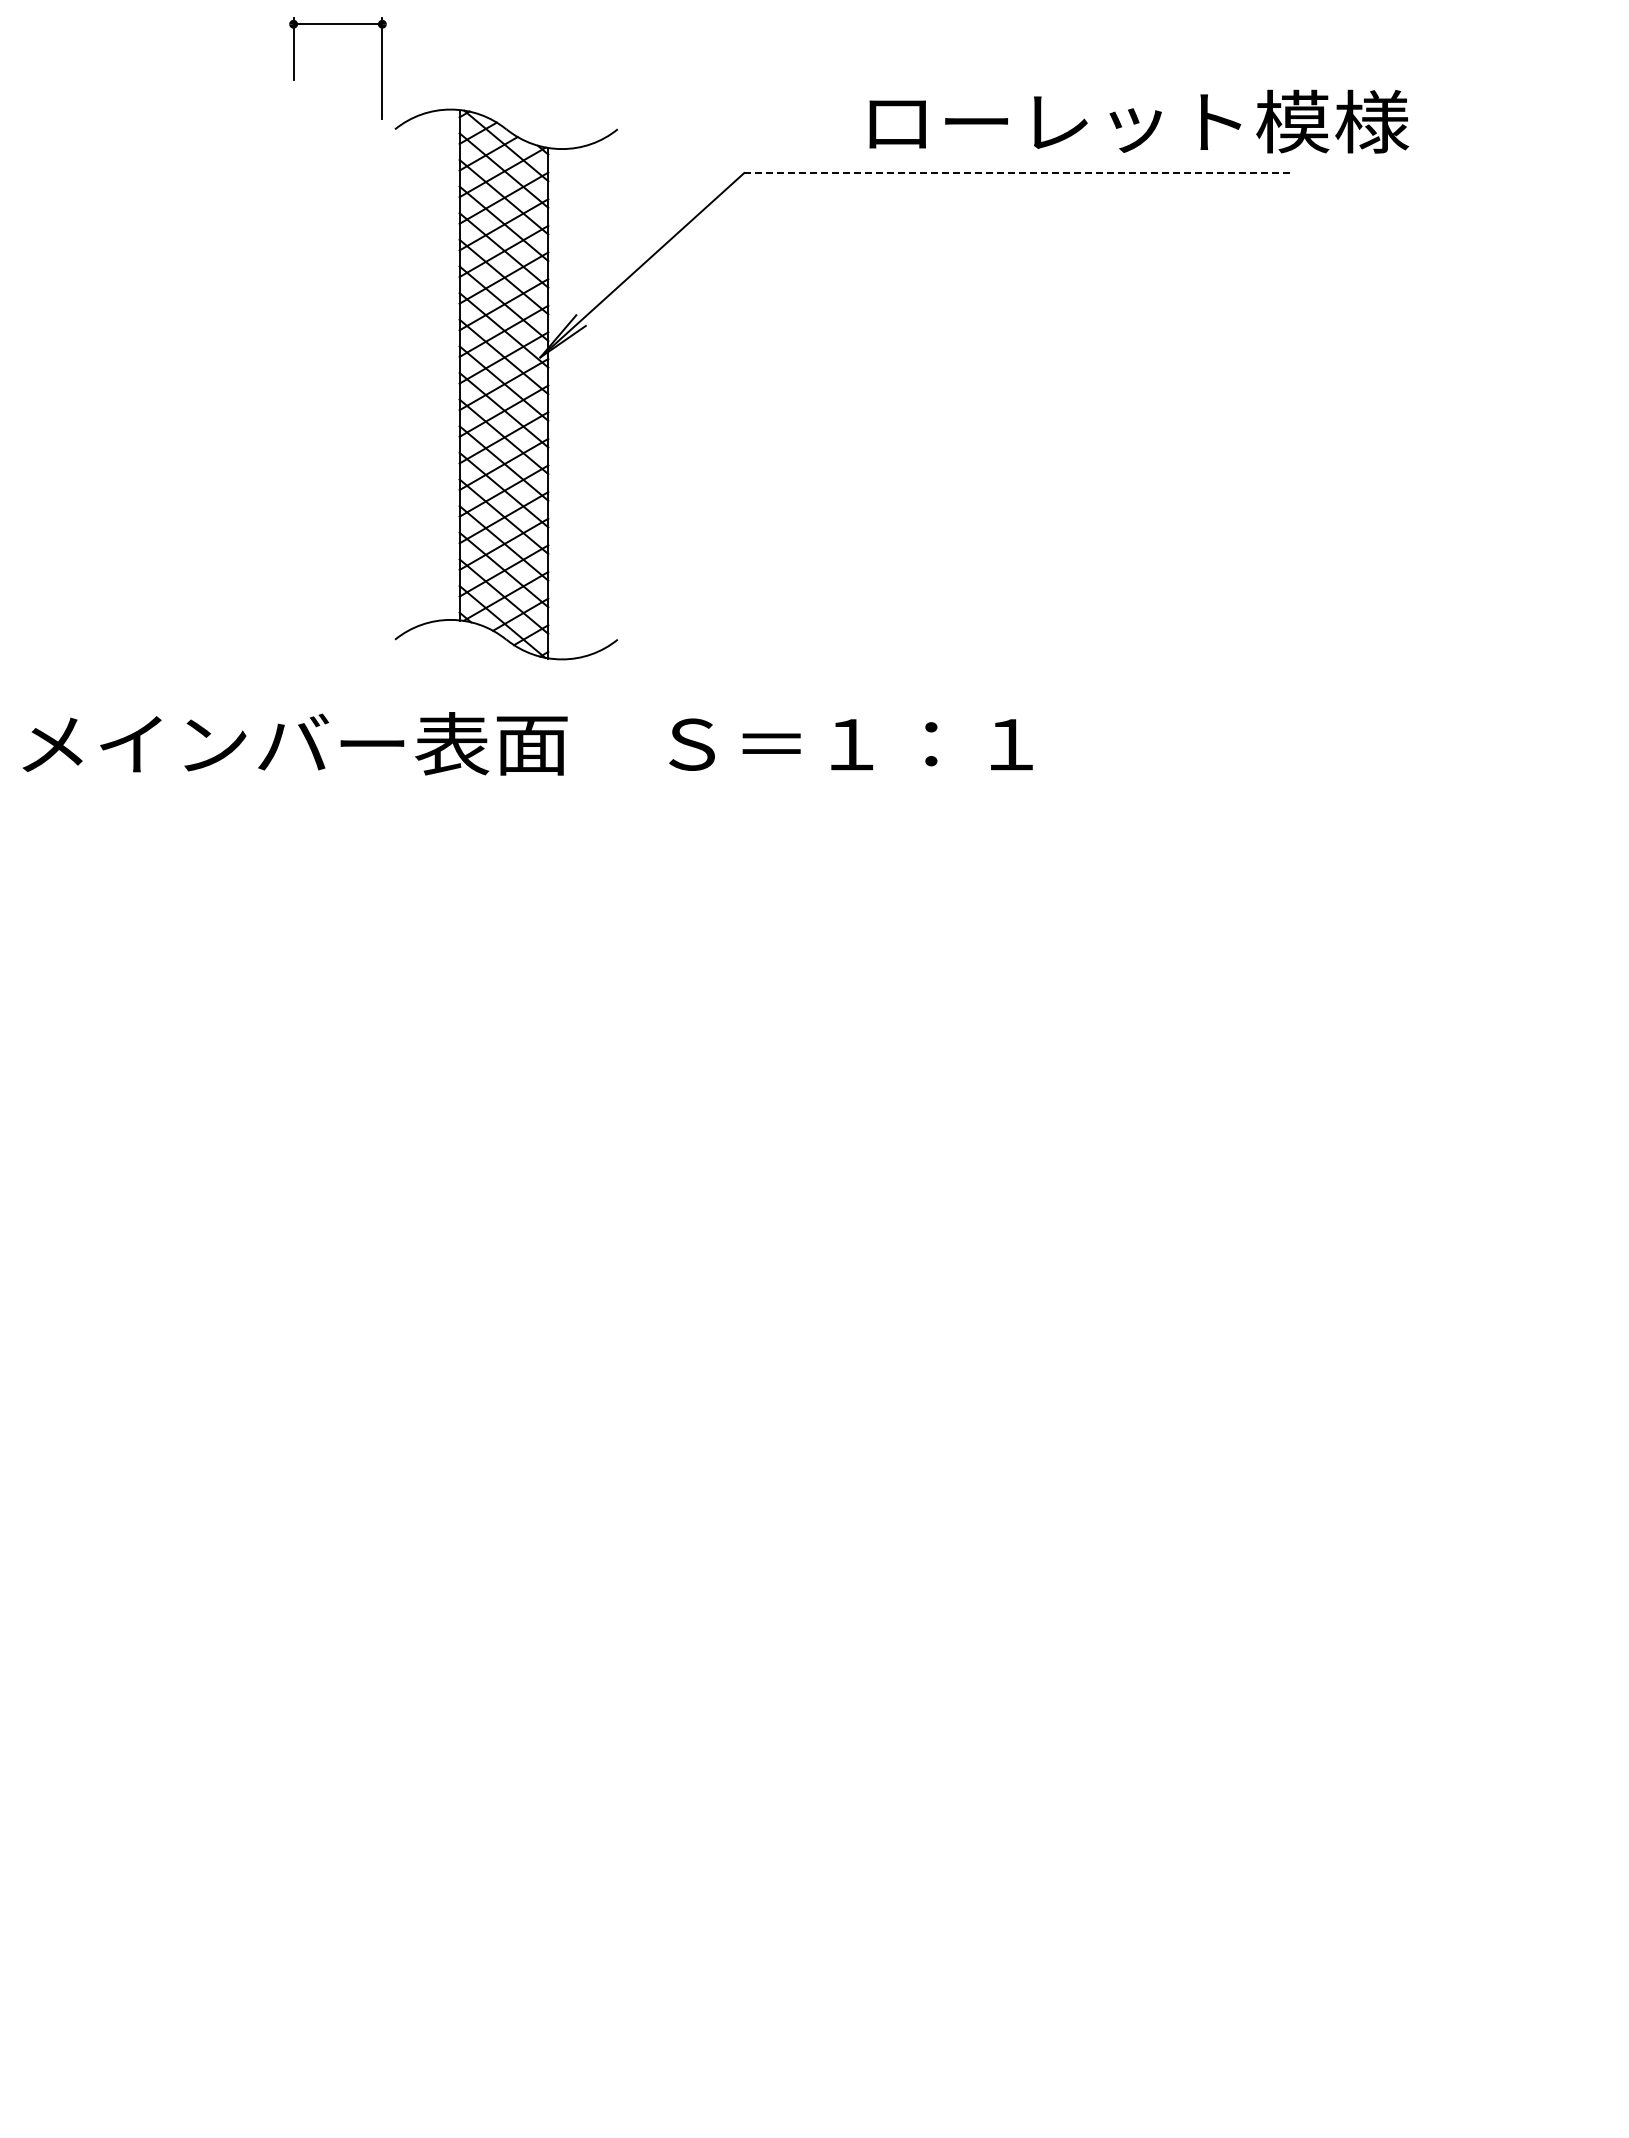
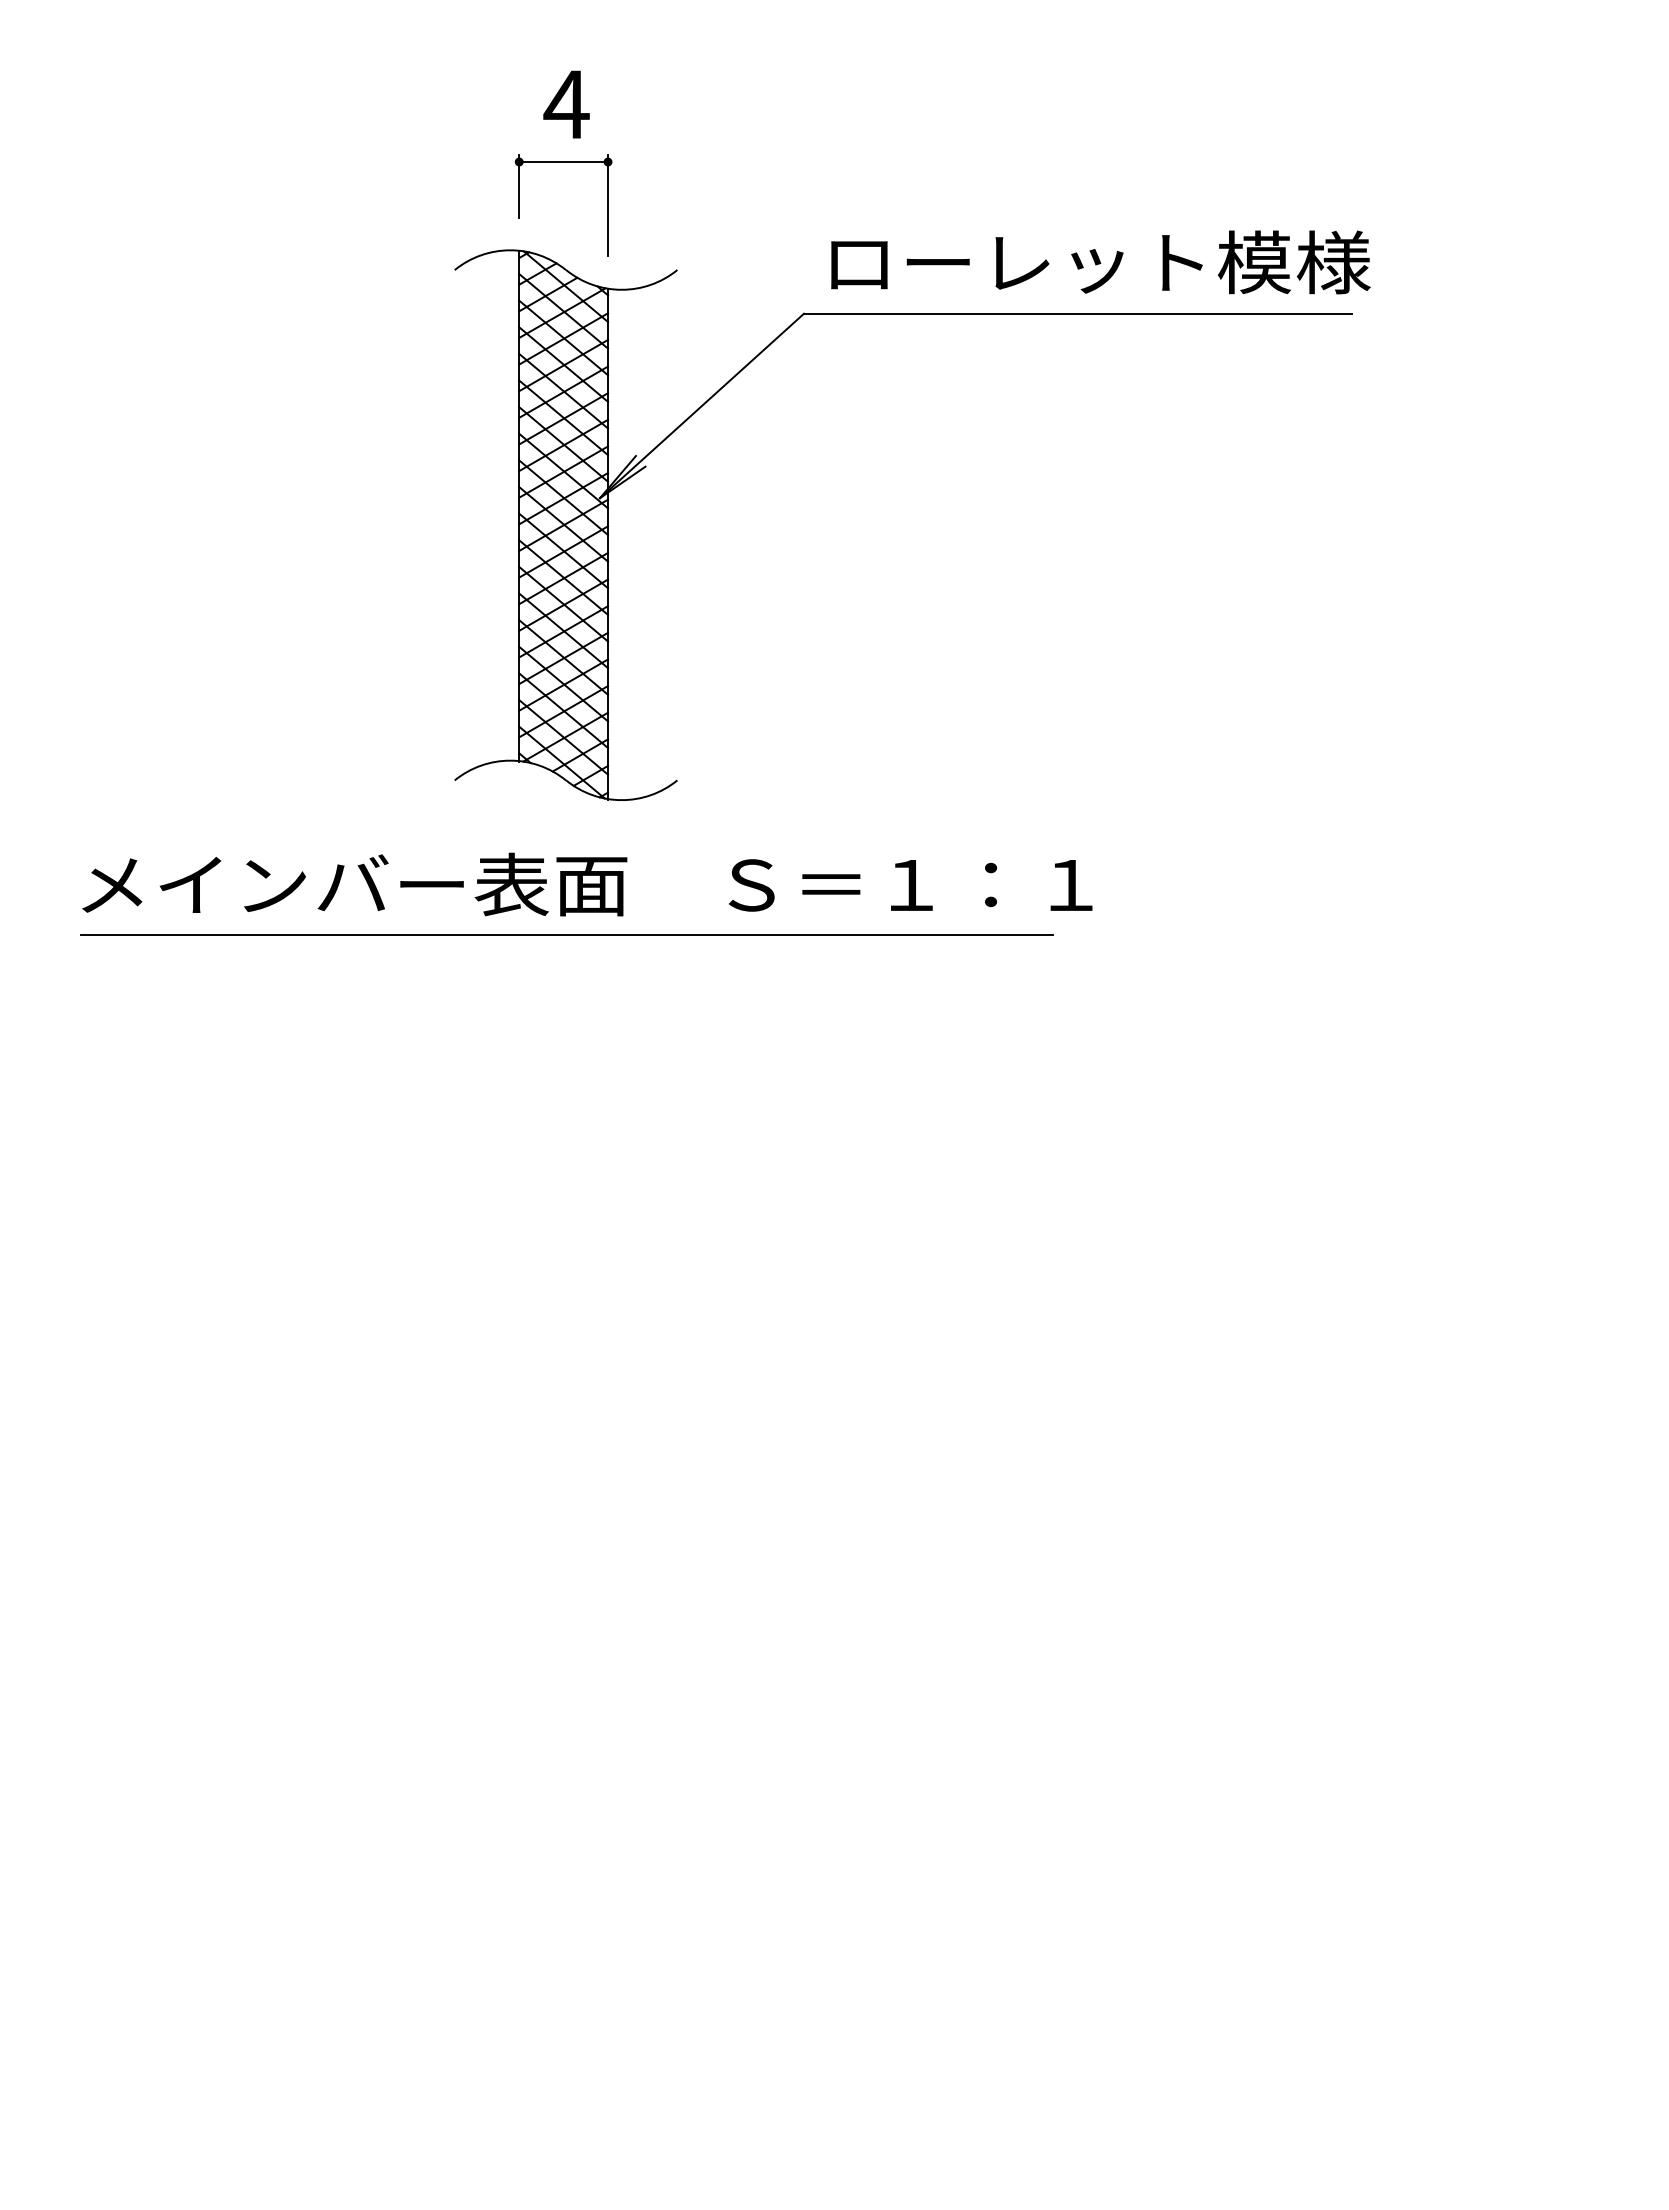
part: (337, 24) -> (563, 162), moved
text: (1138, 121) -> (1100, 262), moved
line: (1018, 172) -> (1078, 313), dashed -> solid
line: (506, 794) -> (566, 935), added

